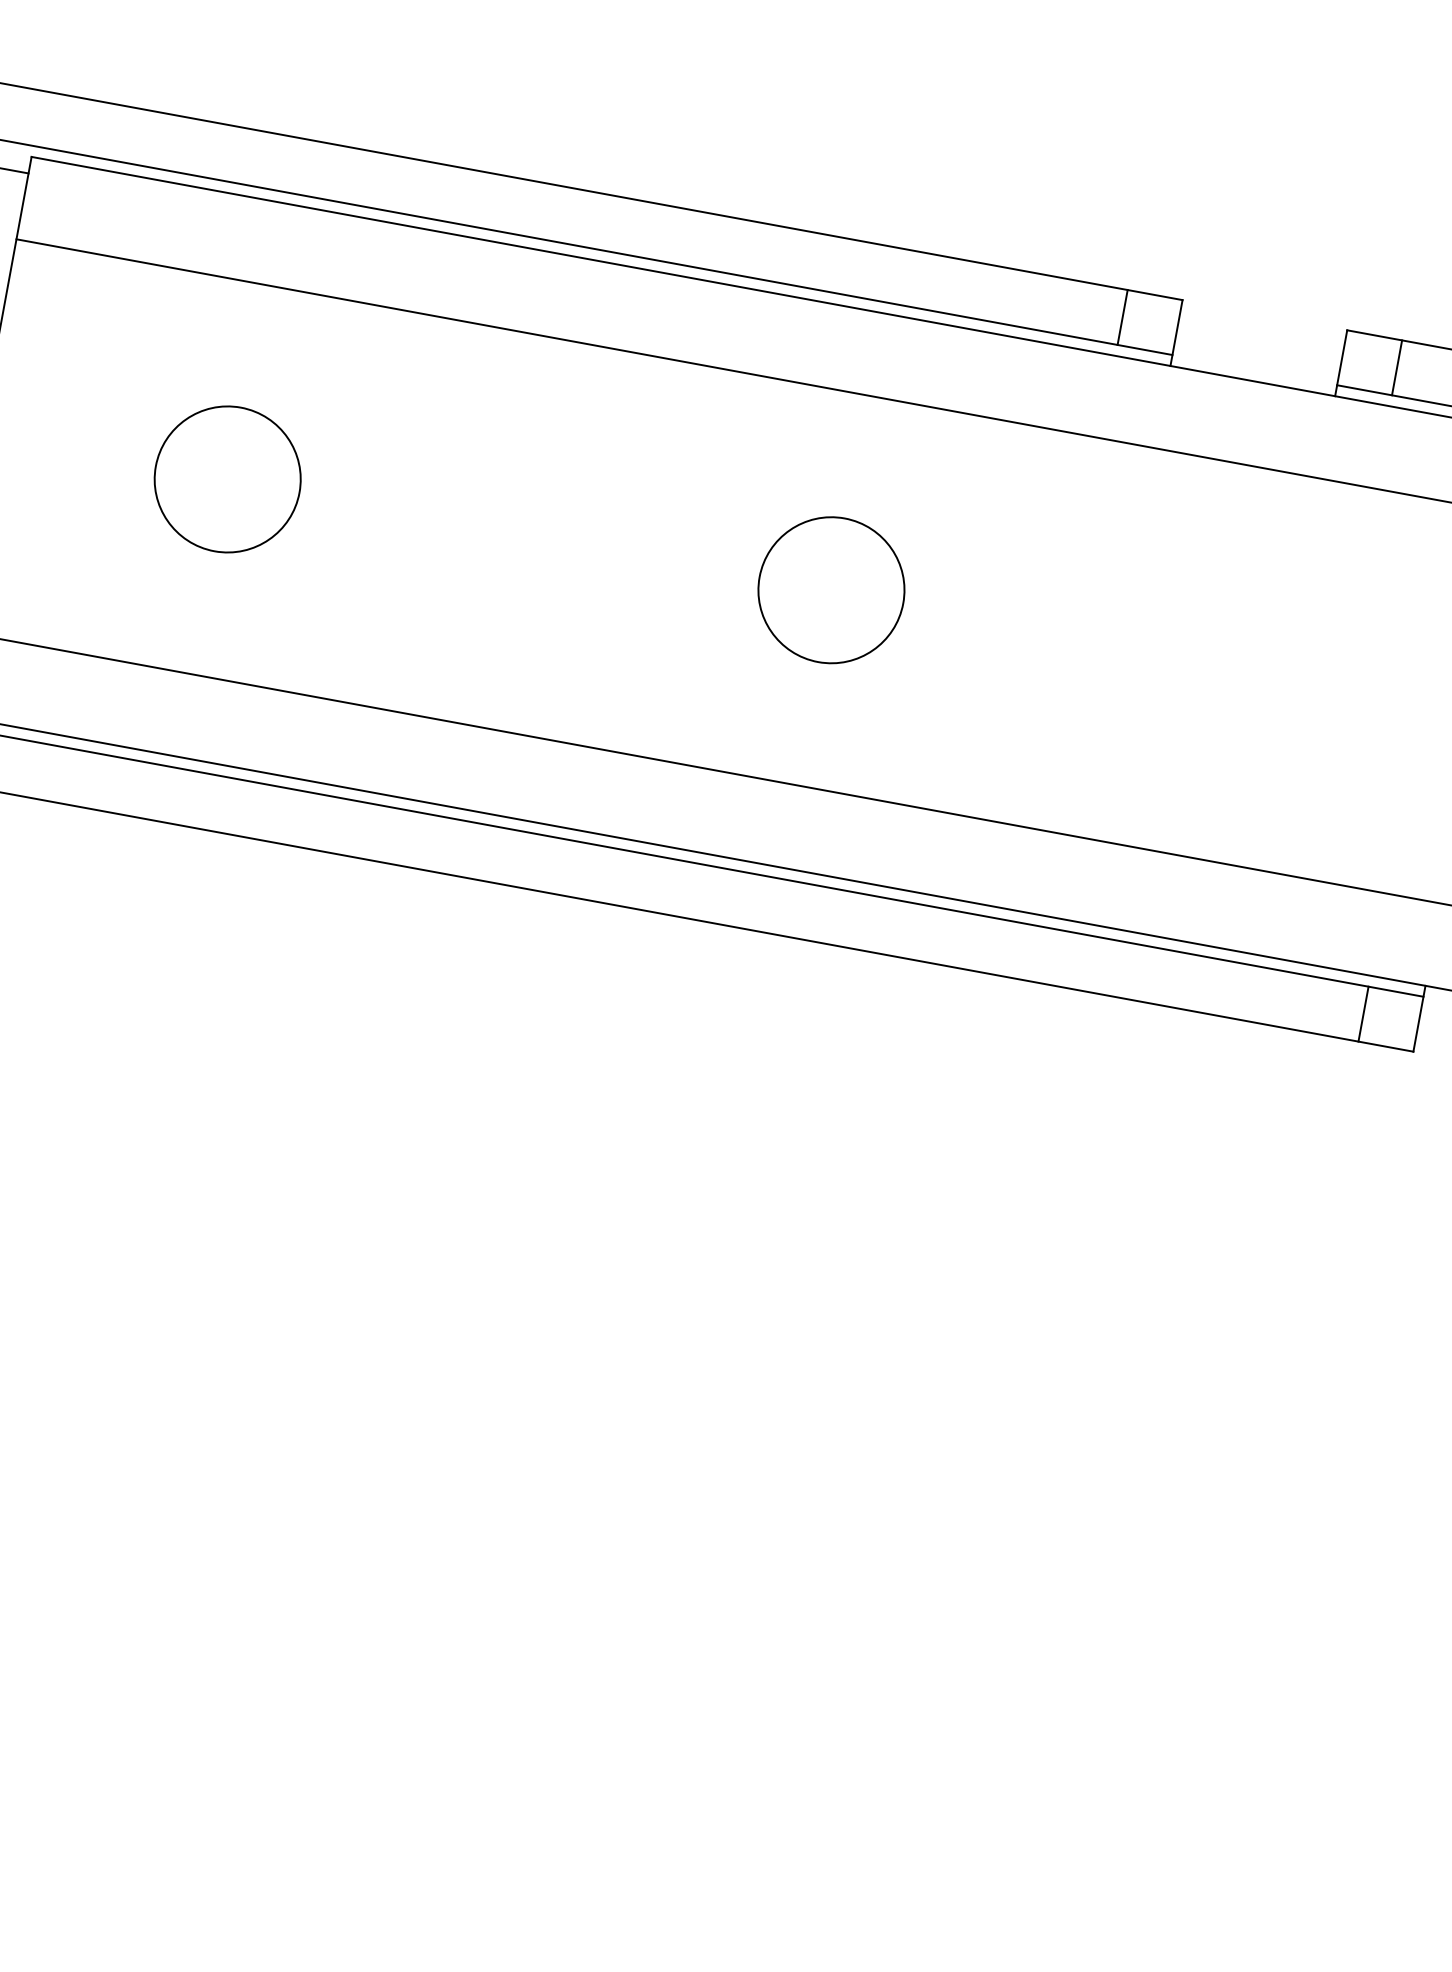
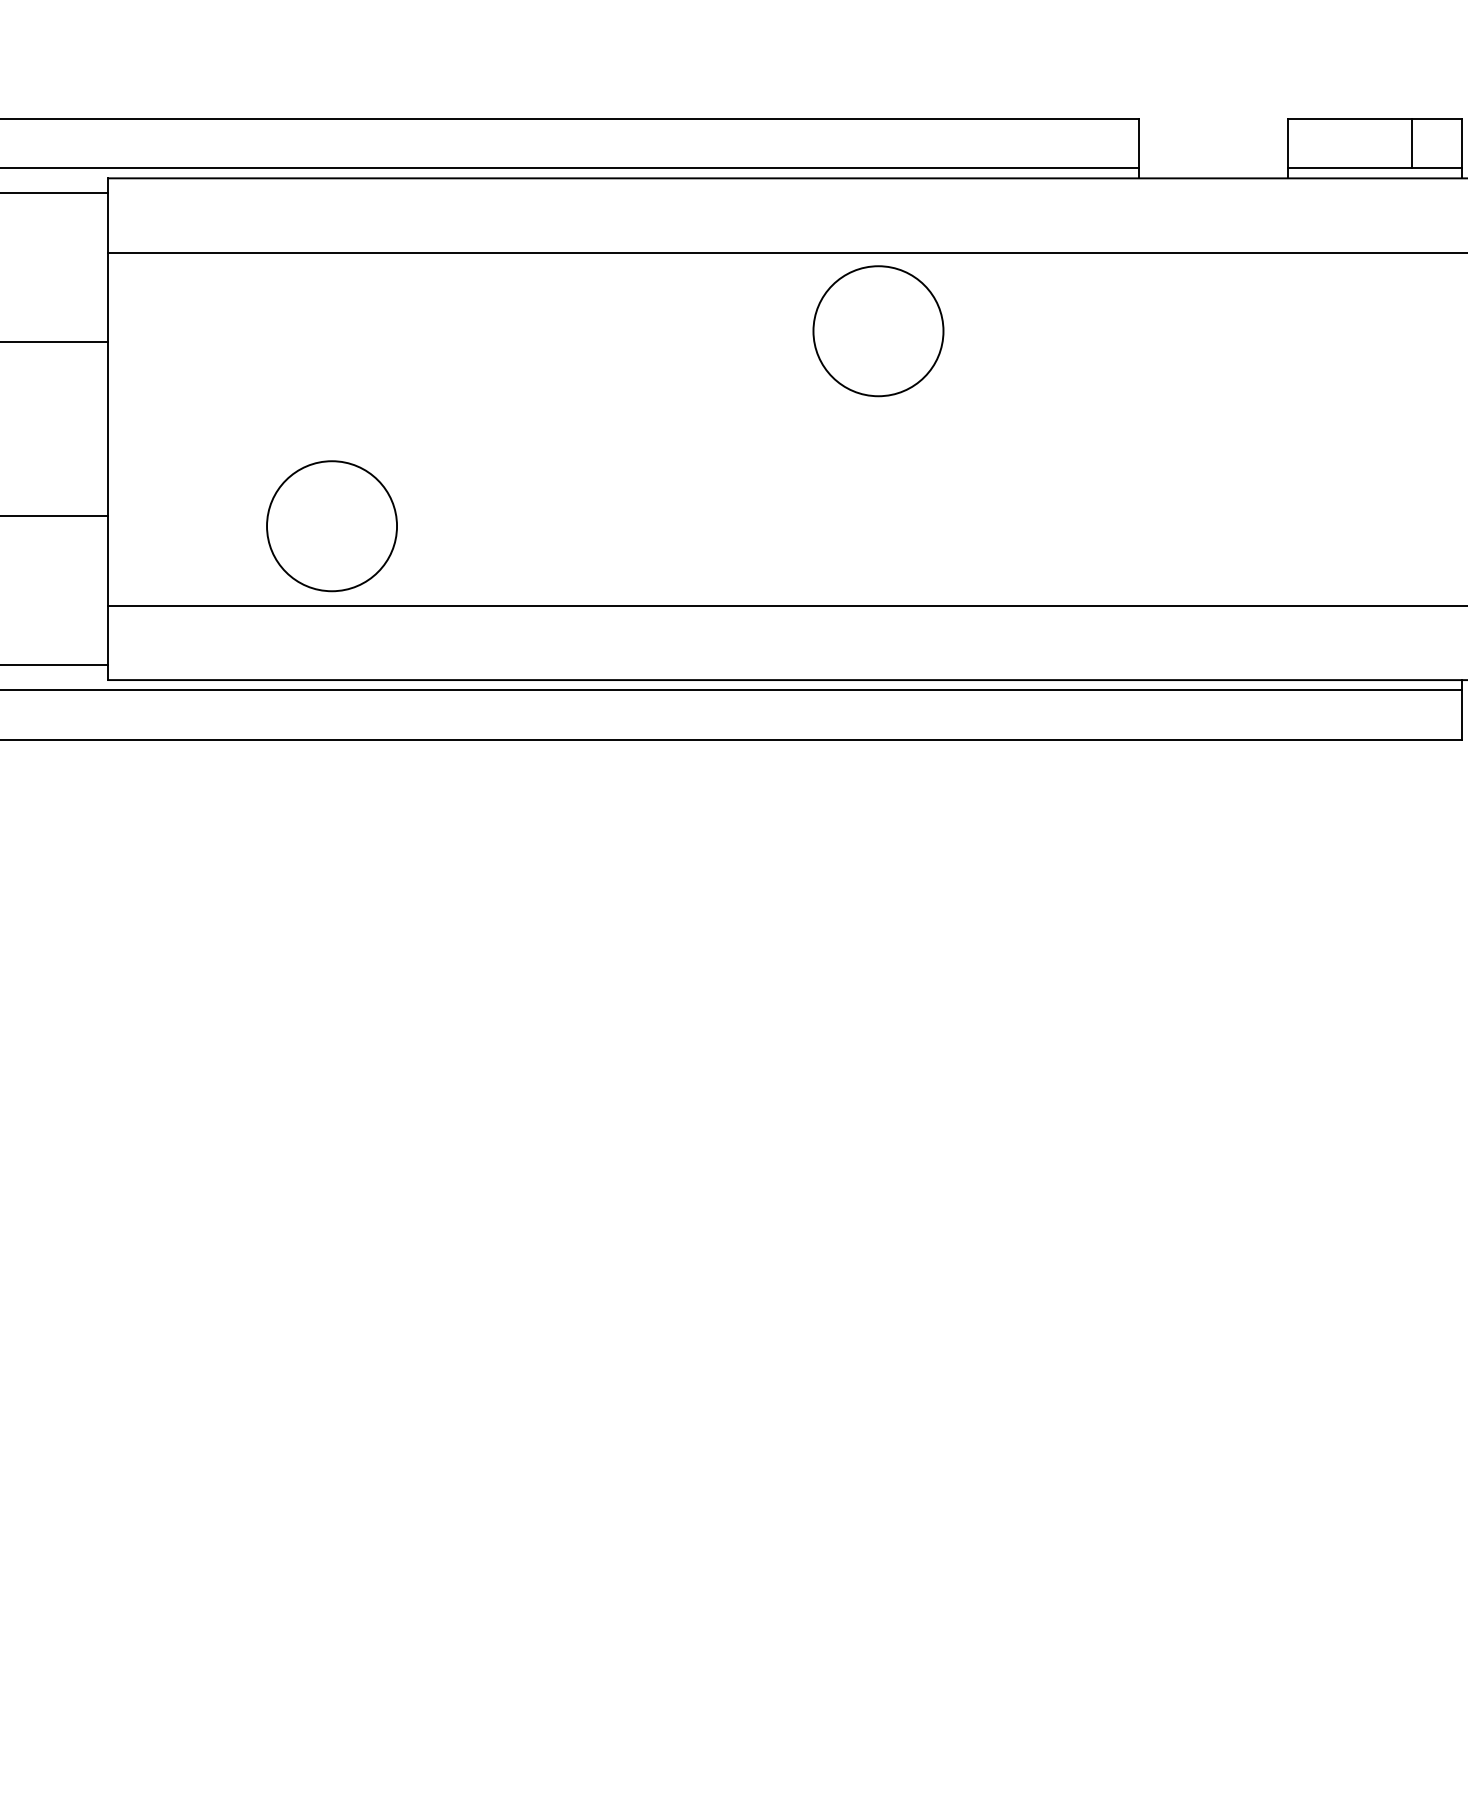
line: (1122, 317) -> (1089, 143), removed
line: (1396, 367) -> (1337, 143), removed
circle: (227, 479) -> (331, 526), moved
circle: (831, 590) -> (878, 331), moved
line: (1363, 1013) -> (1412, 714), removed

